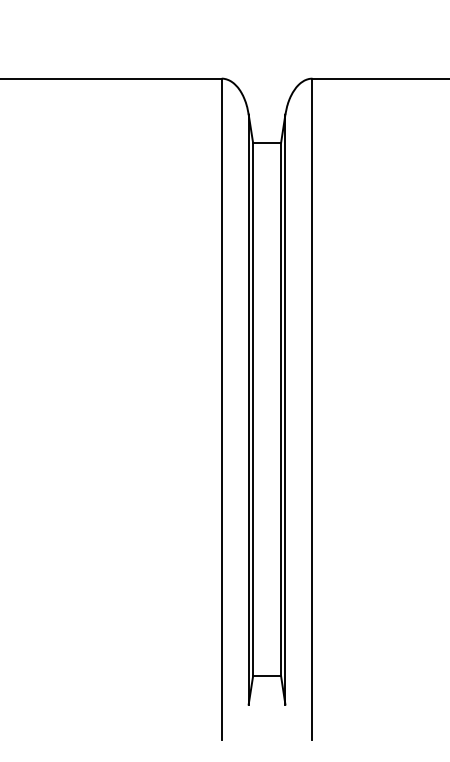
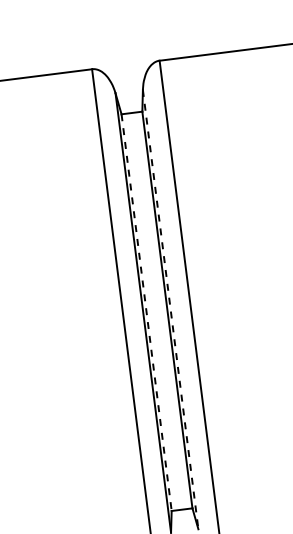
line: (253, 410) -> (146, 313), solid -> dashed
line: (285, 410) -> (170, 310), solid -> dashed

